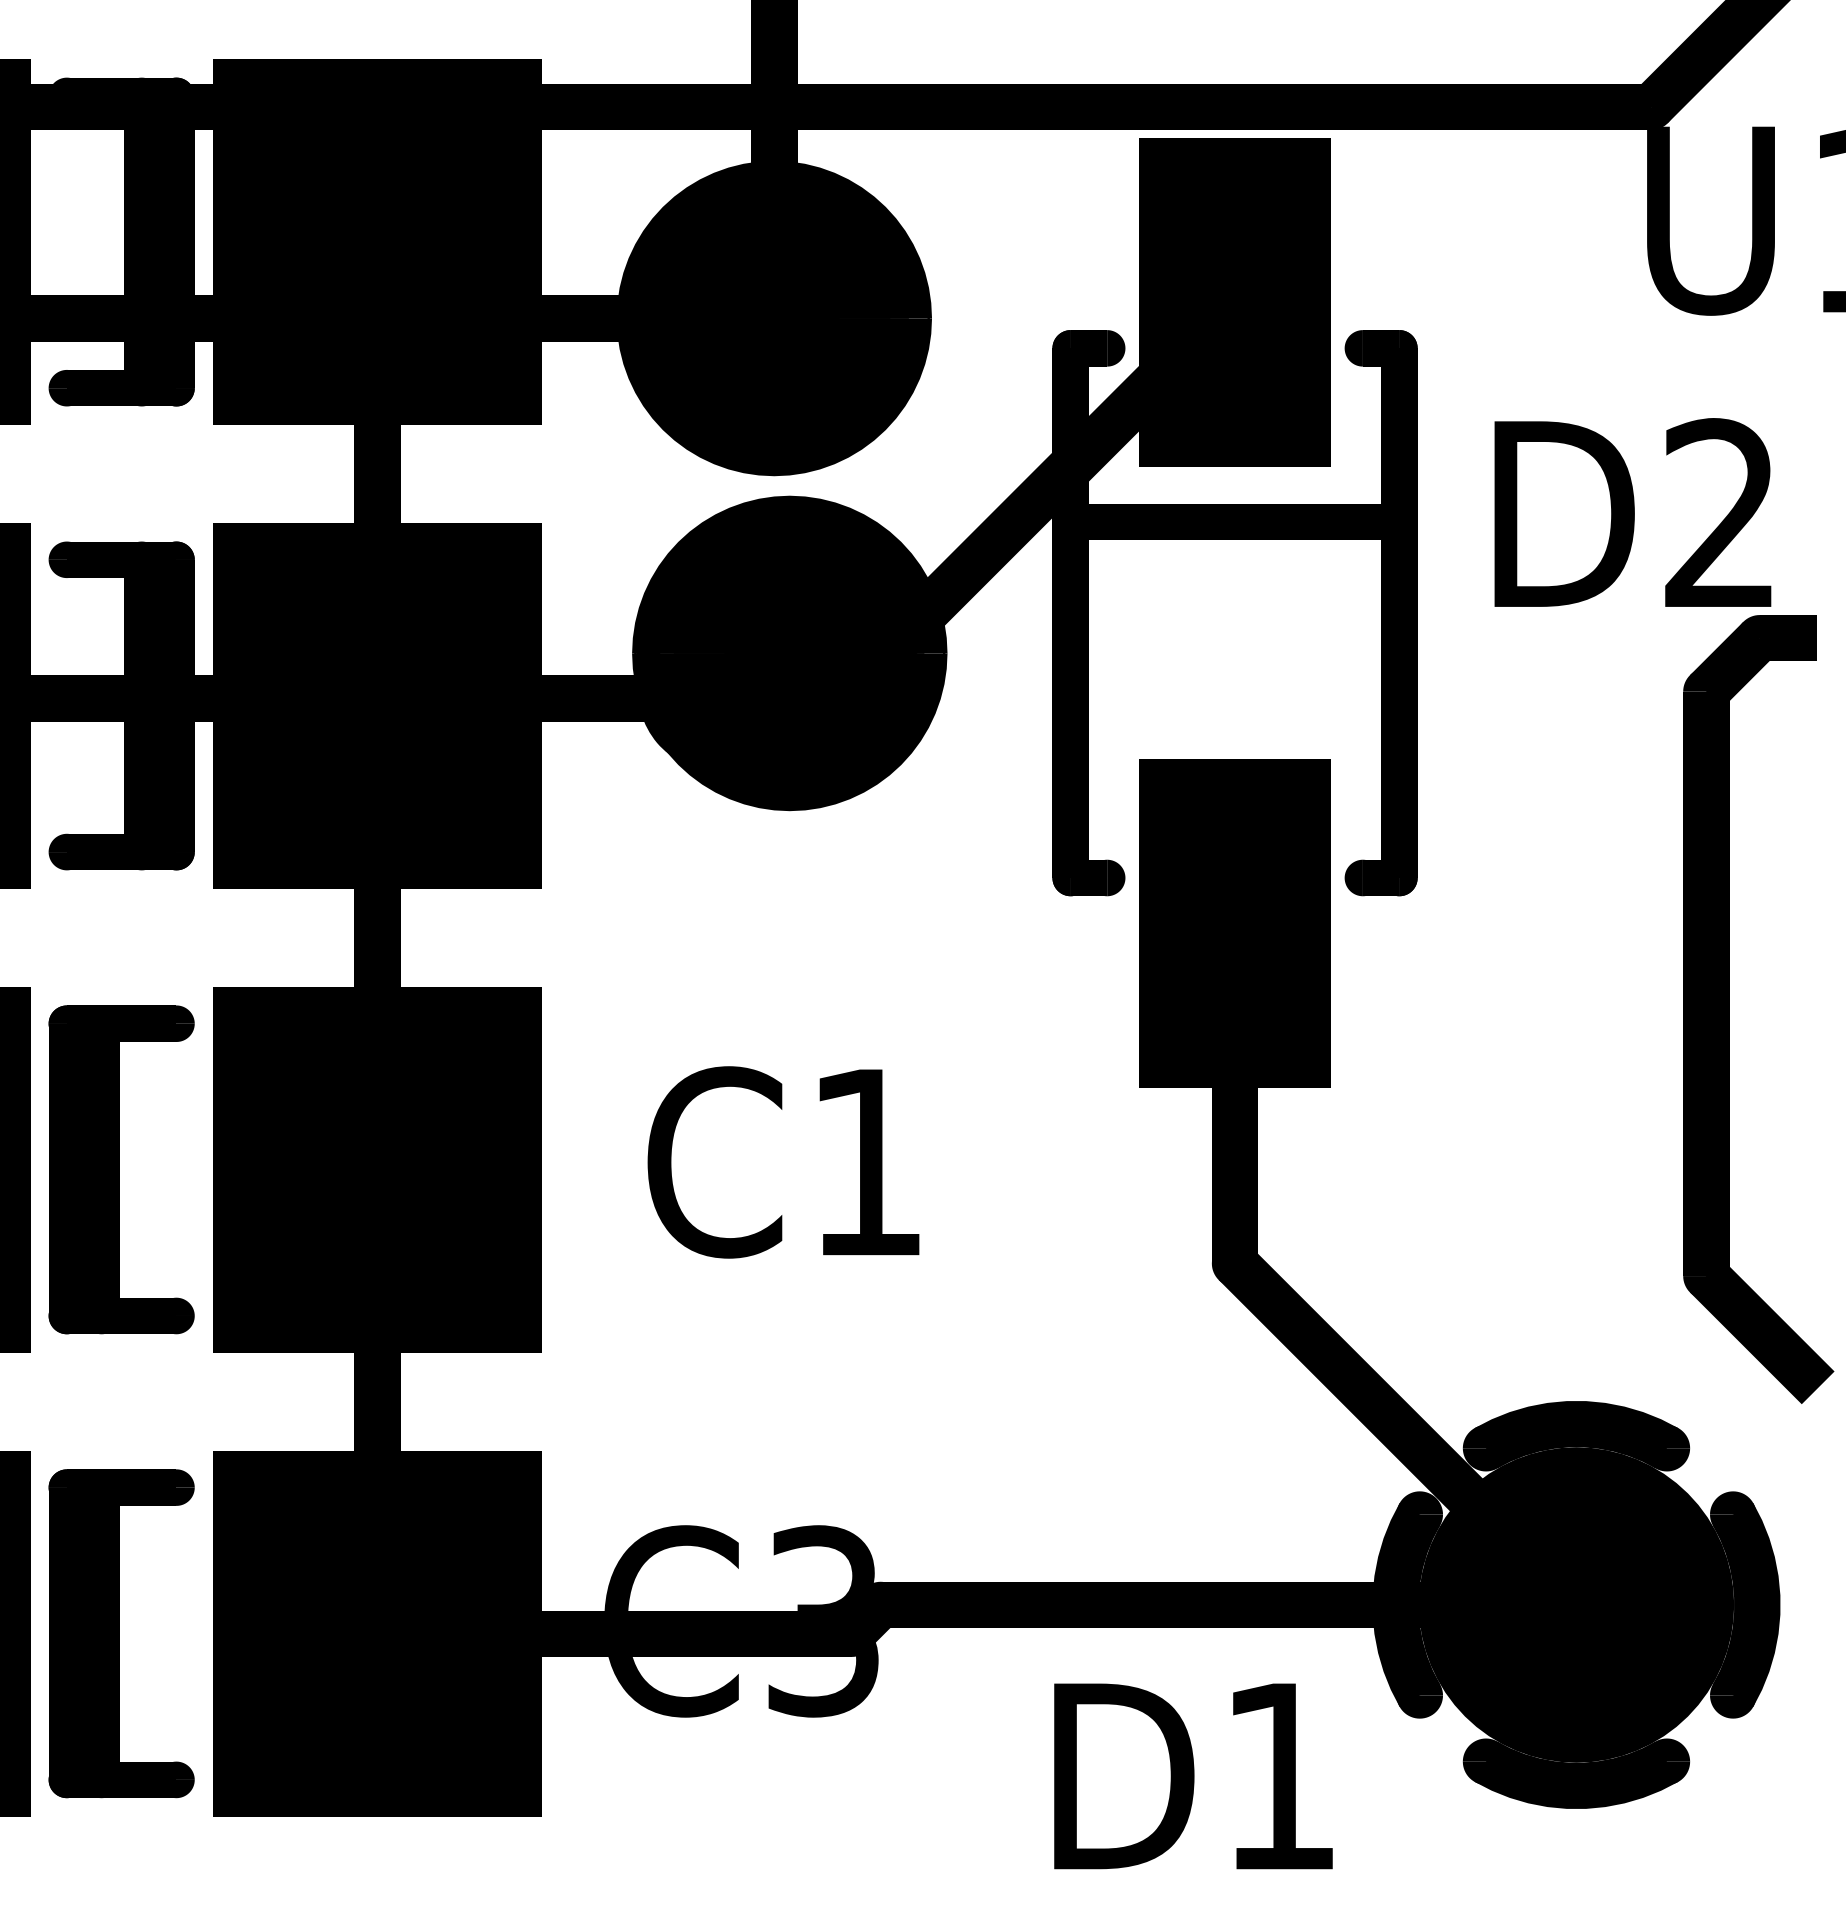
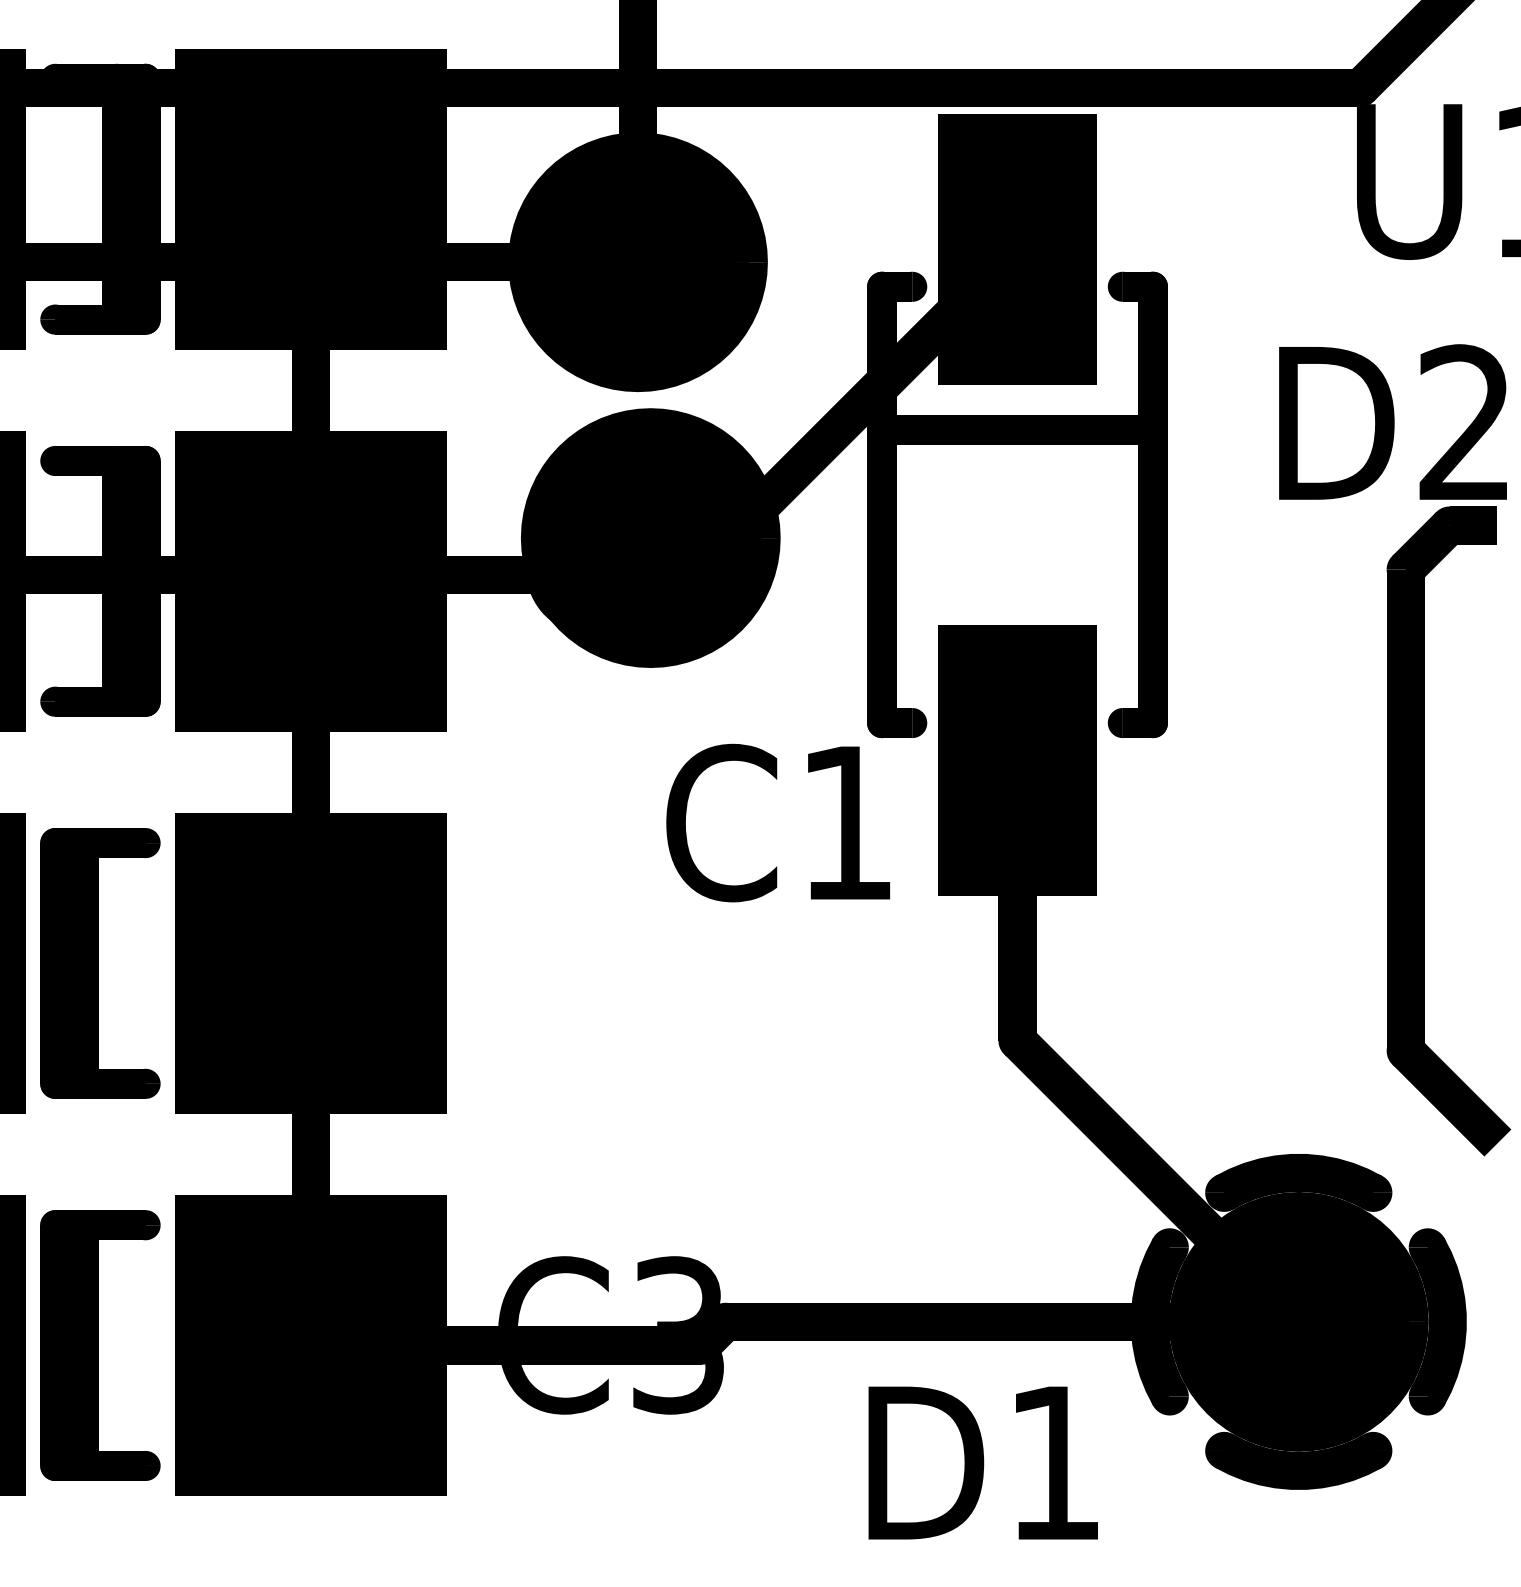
text: (1632, 512) -> (1392, 422), moved
text: (783, 1162) -> (778, 823), moved

